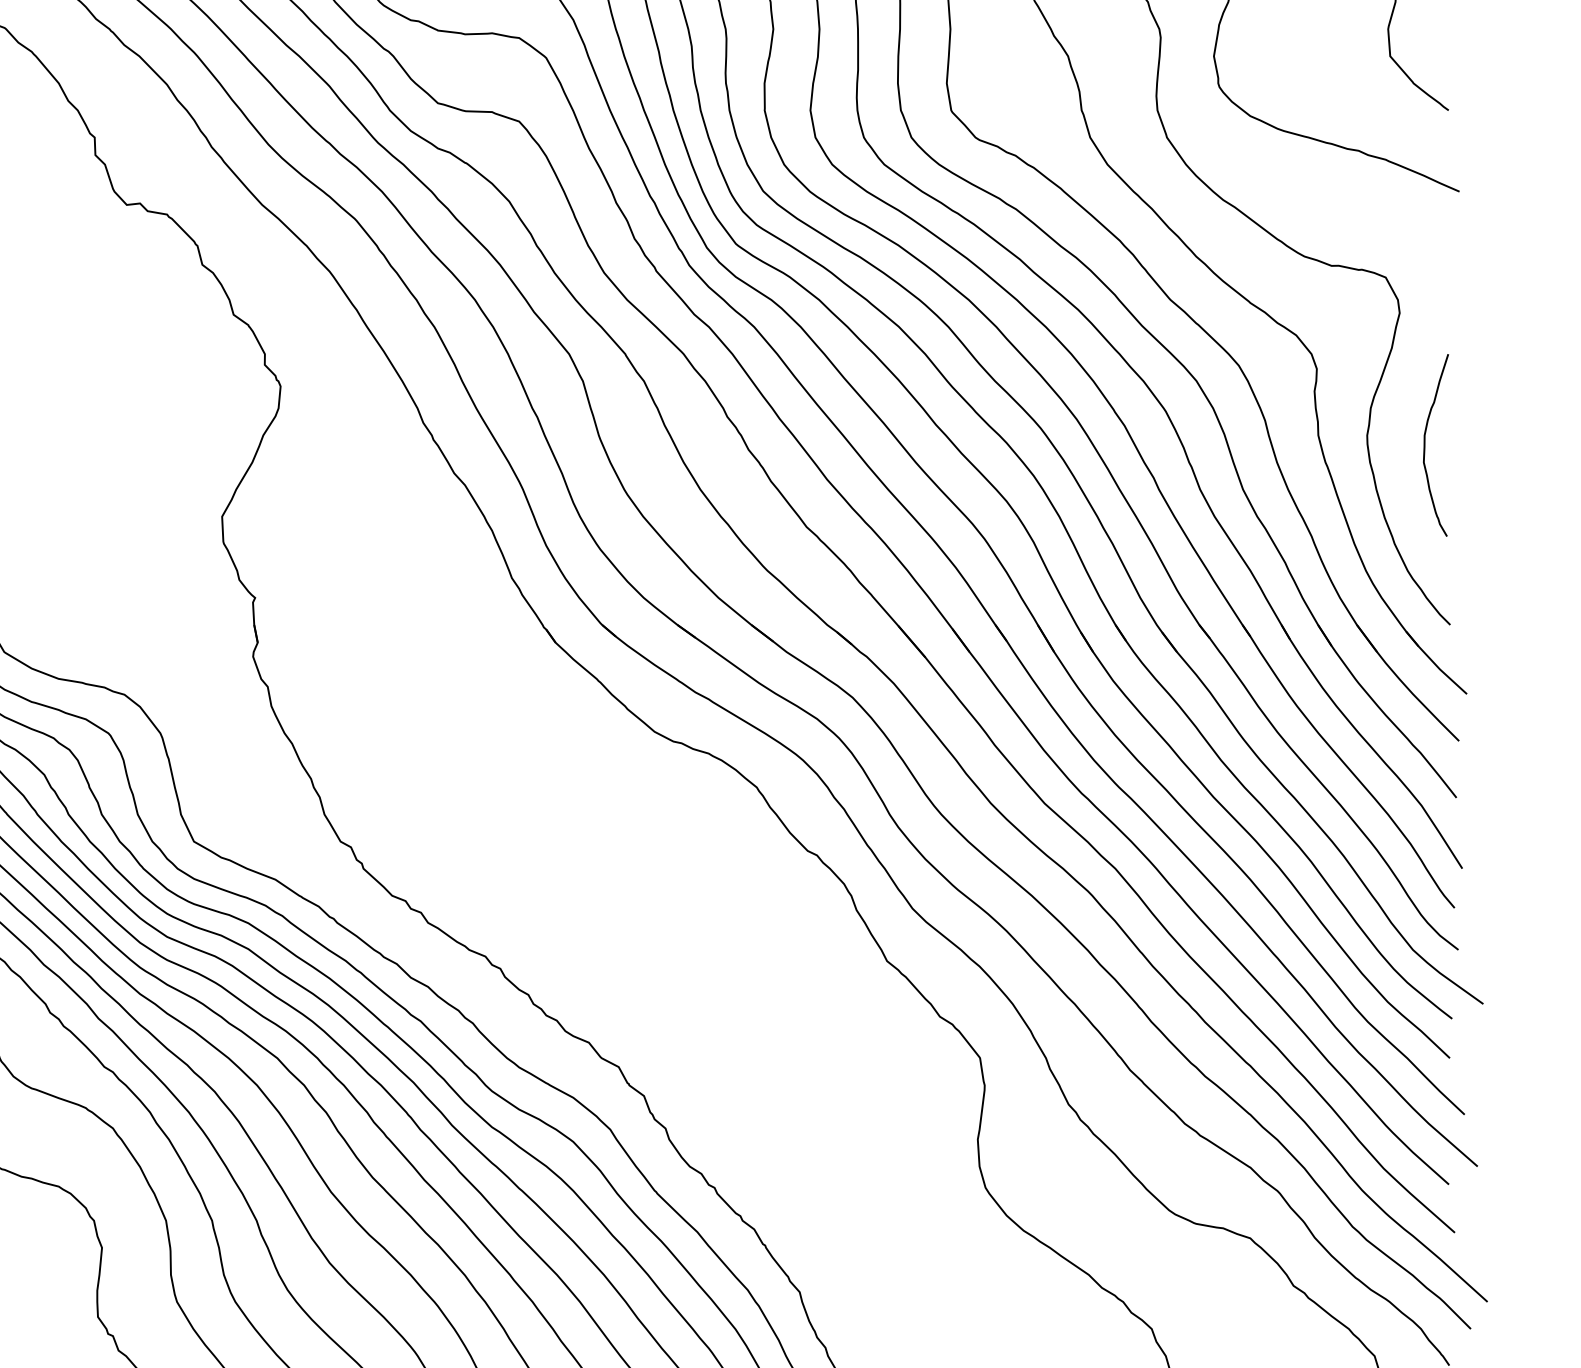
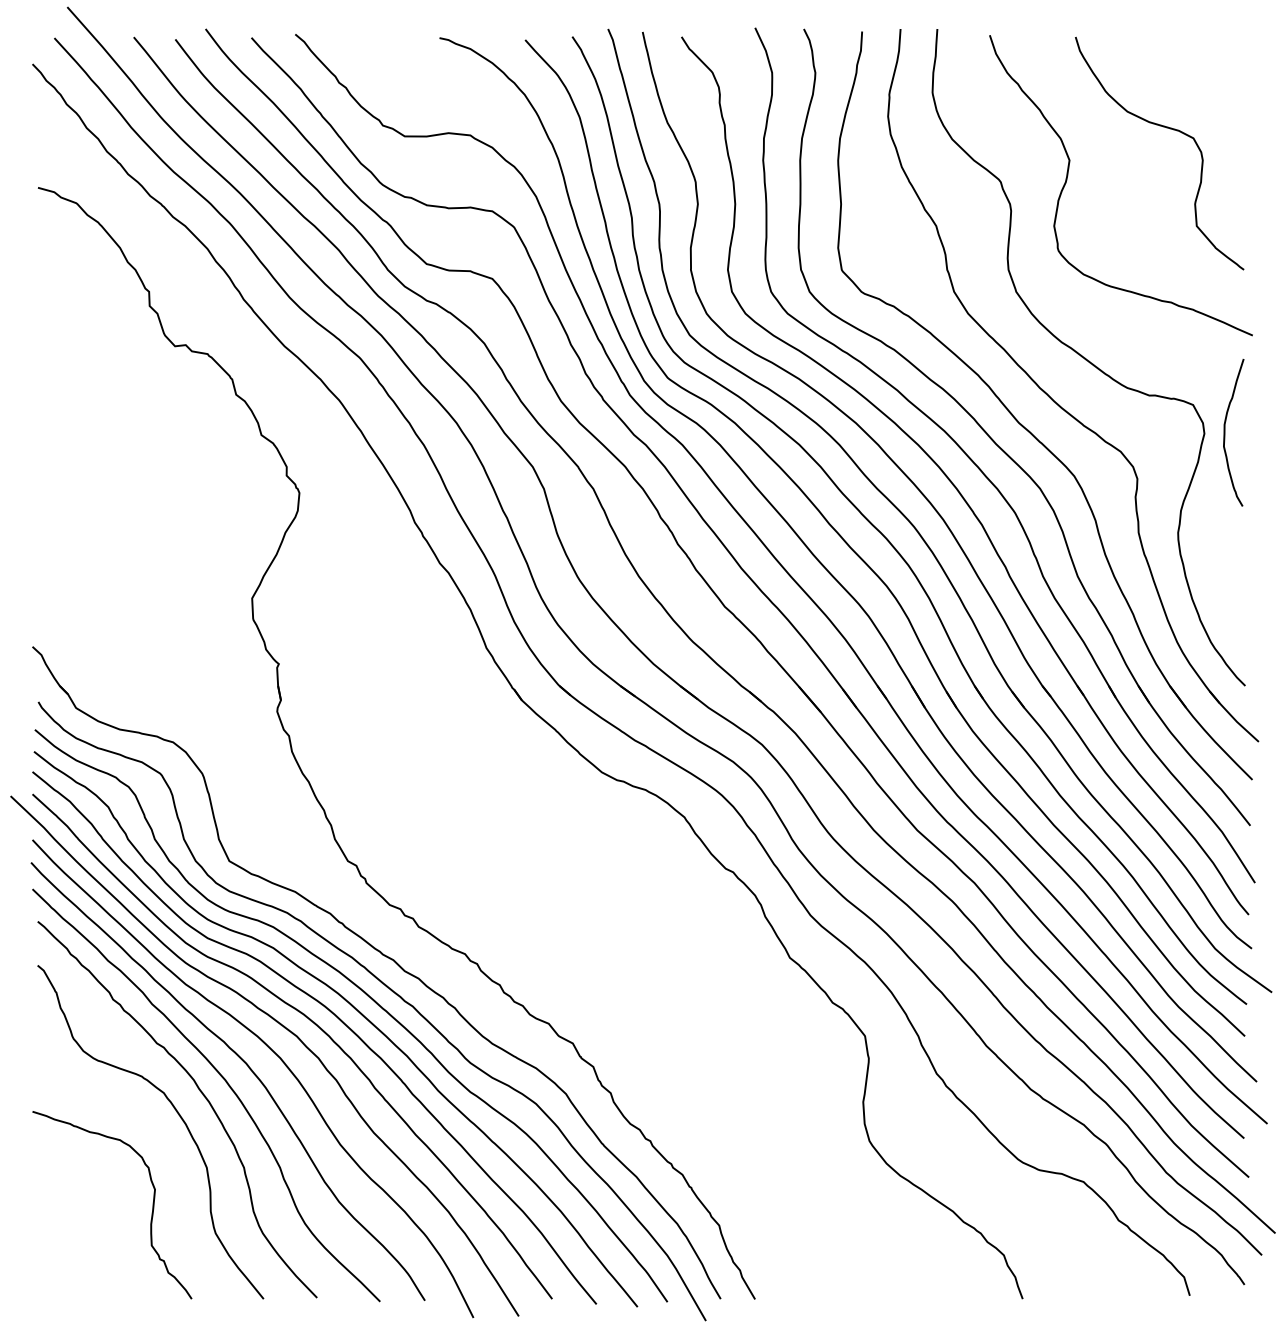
curve: (1425, 445) -> (1225, 432), moved

